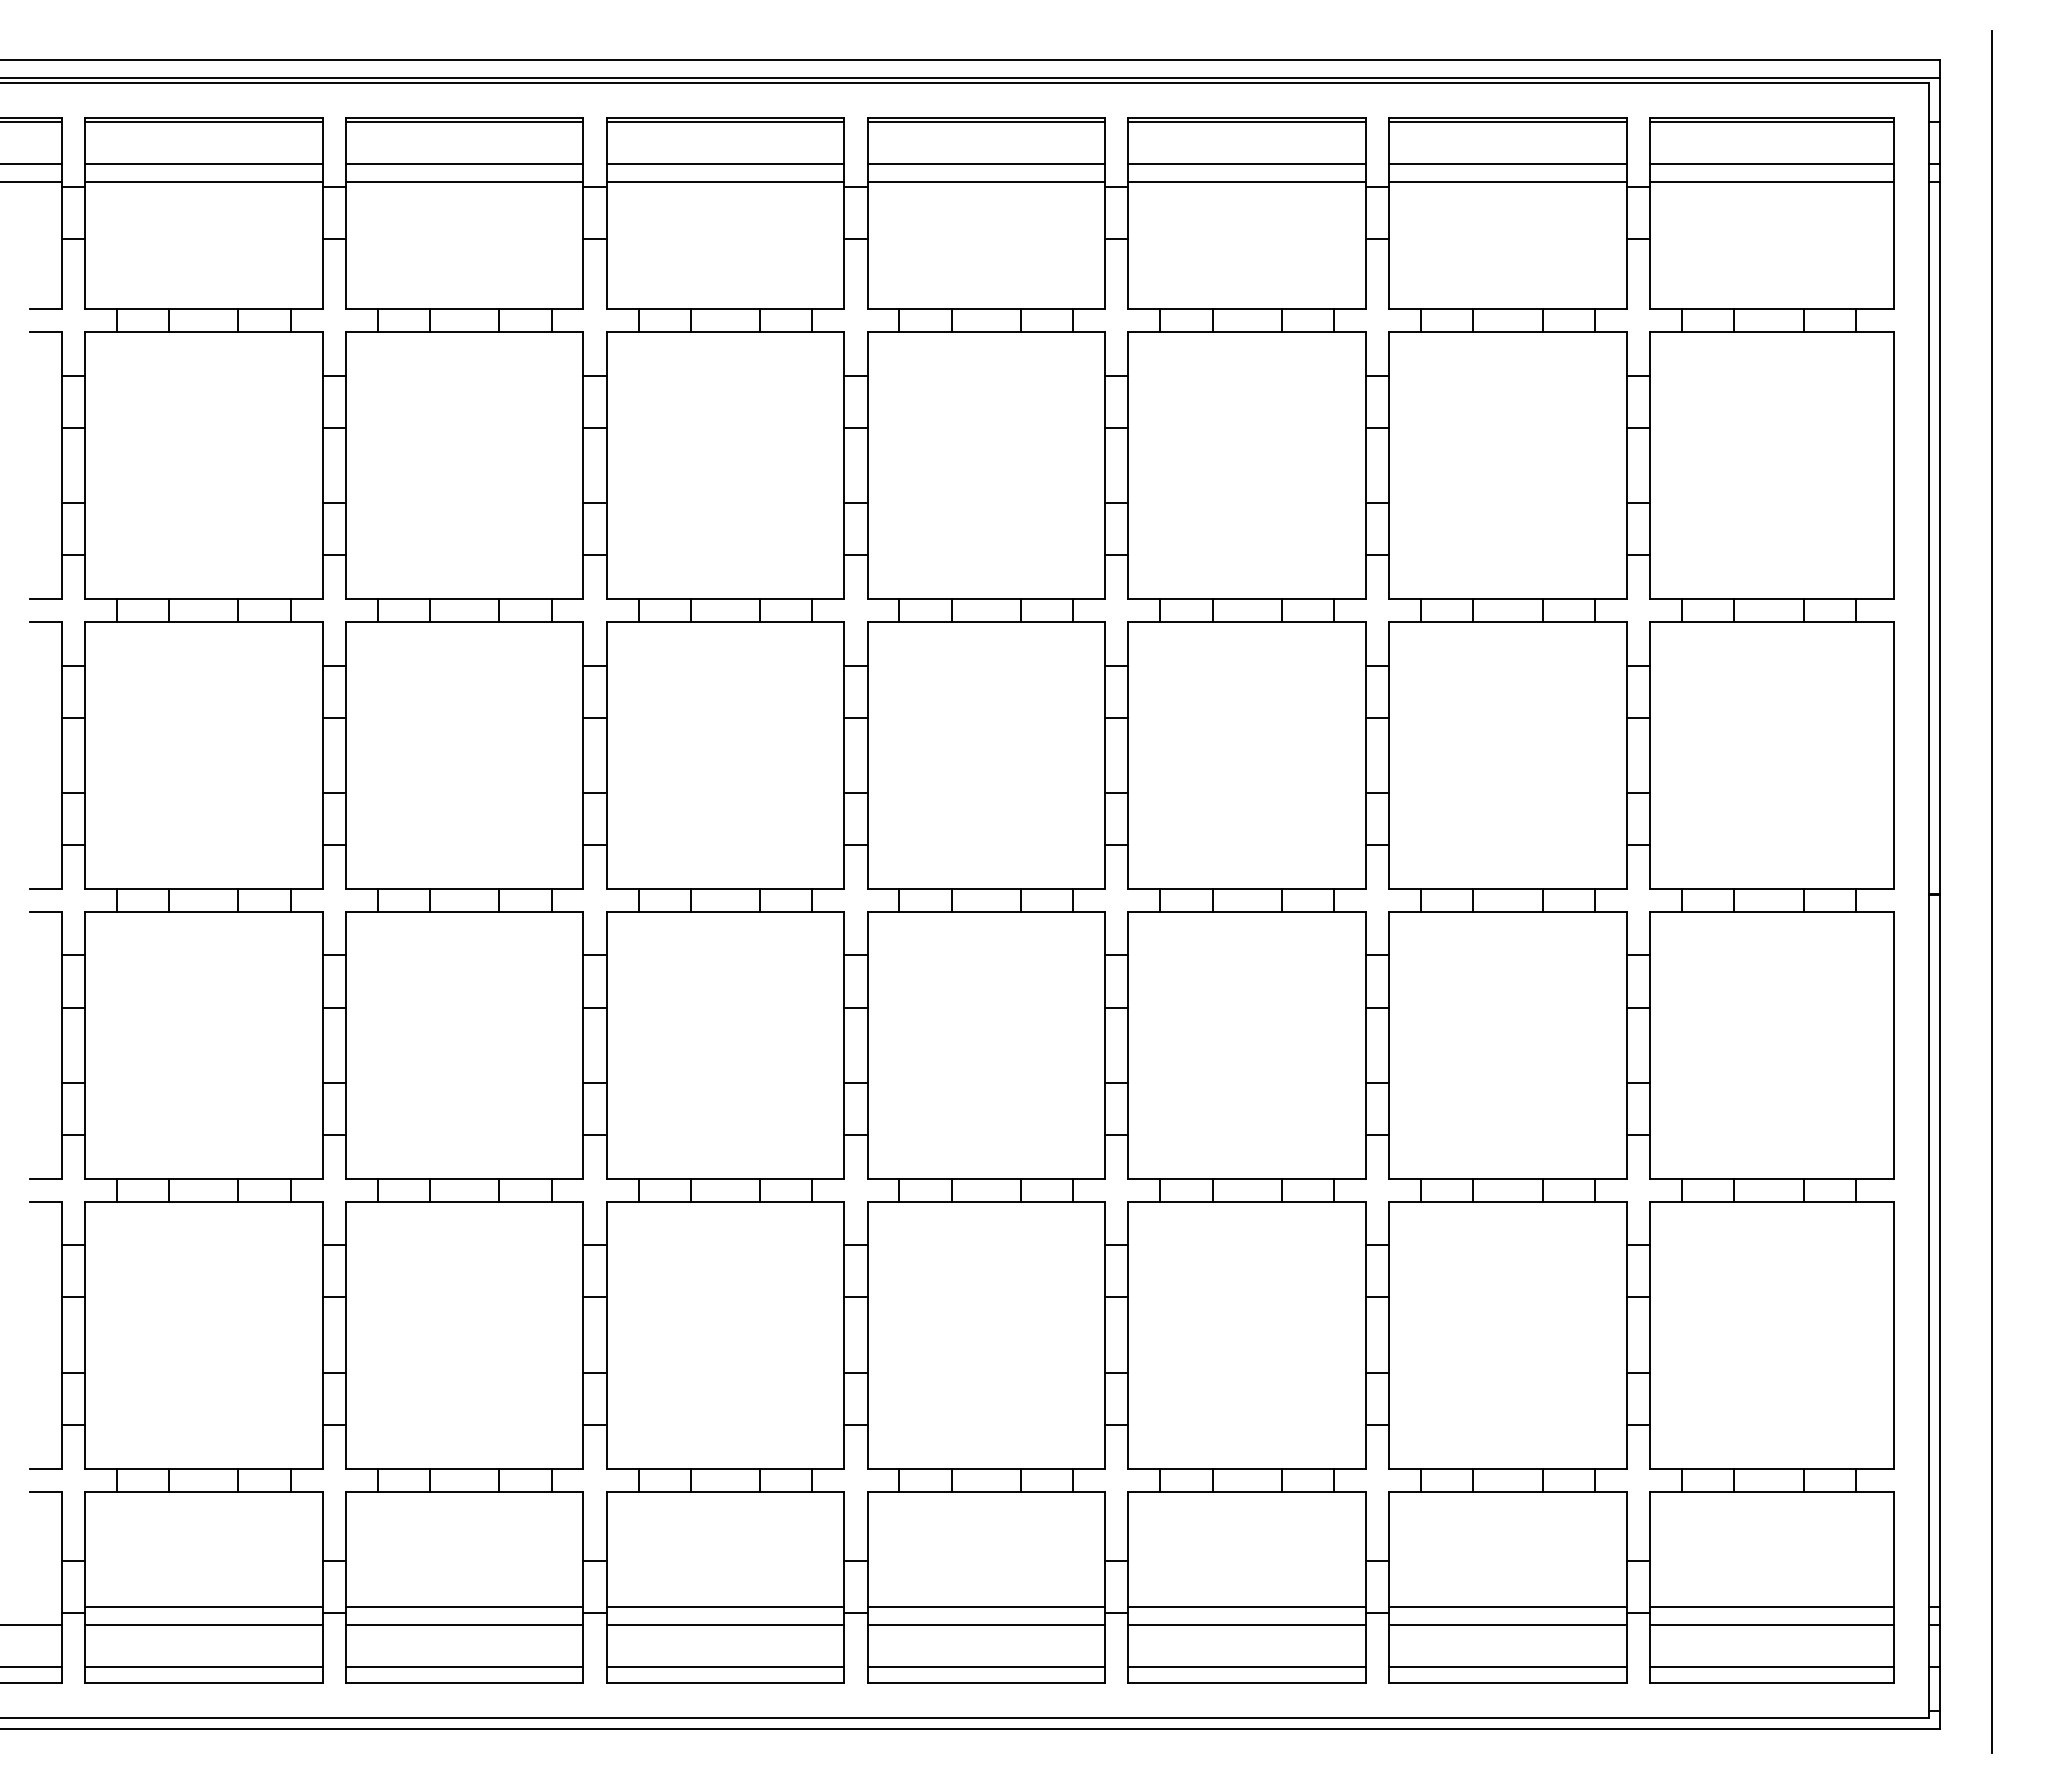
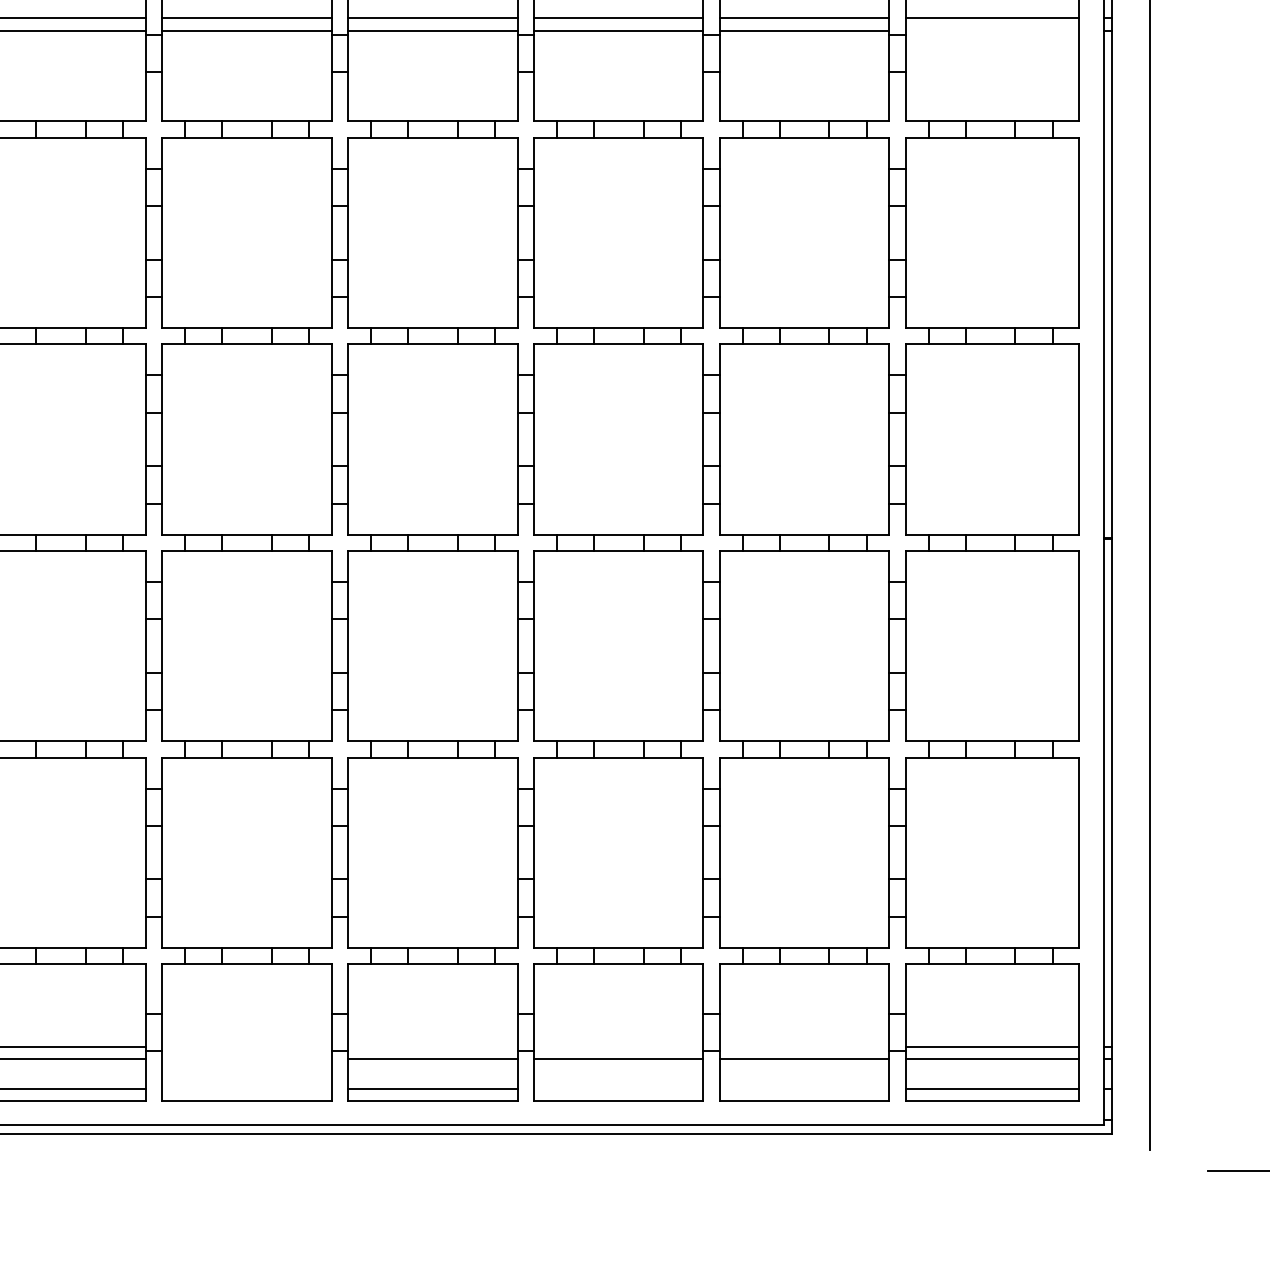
line: (1771, 181) -> (992, 30), removed
line: (725, 1607) -> (246, 1046), removed
line: (986, 1607) -> (432, 1046), removed
line: (1247, 1607) -> (618, 1046), removed
line: (1508, 1607) -> (804, 1046), removed
line: (725, 1625) -> (246, 1059), removed
line: (725, 1666) -> (246, 1088), removed
line: (1247, 1666) -> (618, 1088), removed
line: (1508, 1666) -> (804, 1088), removed

